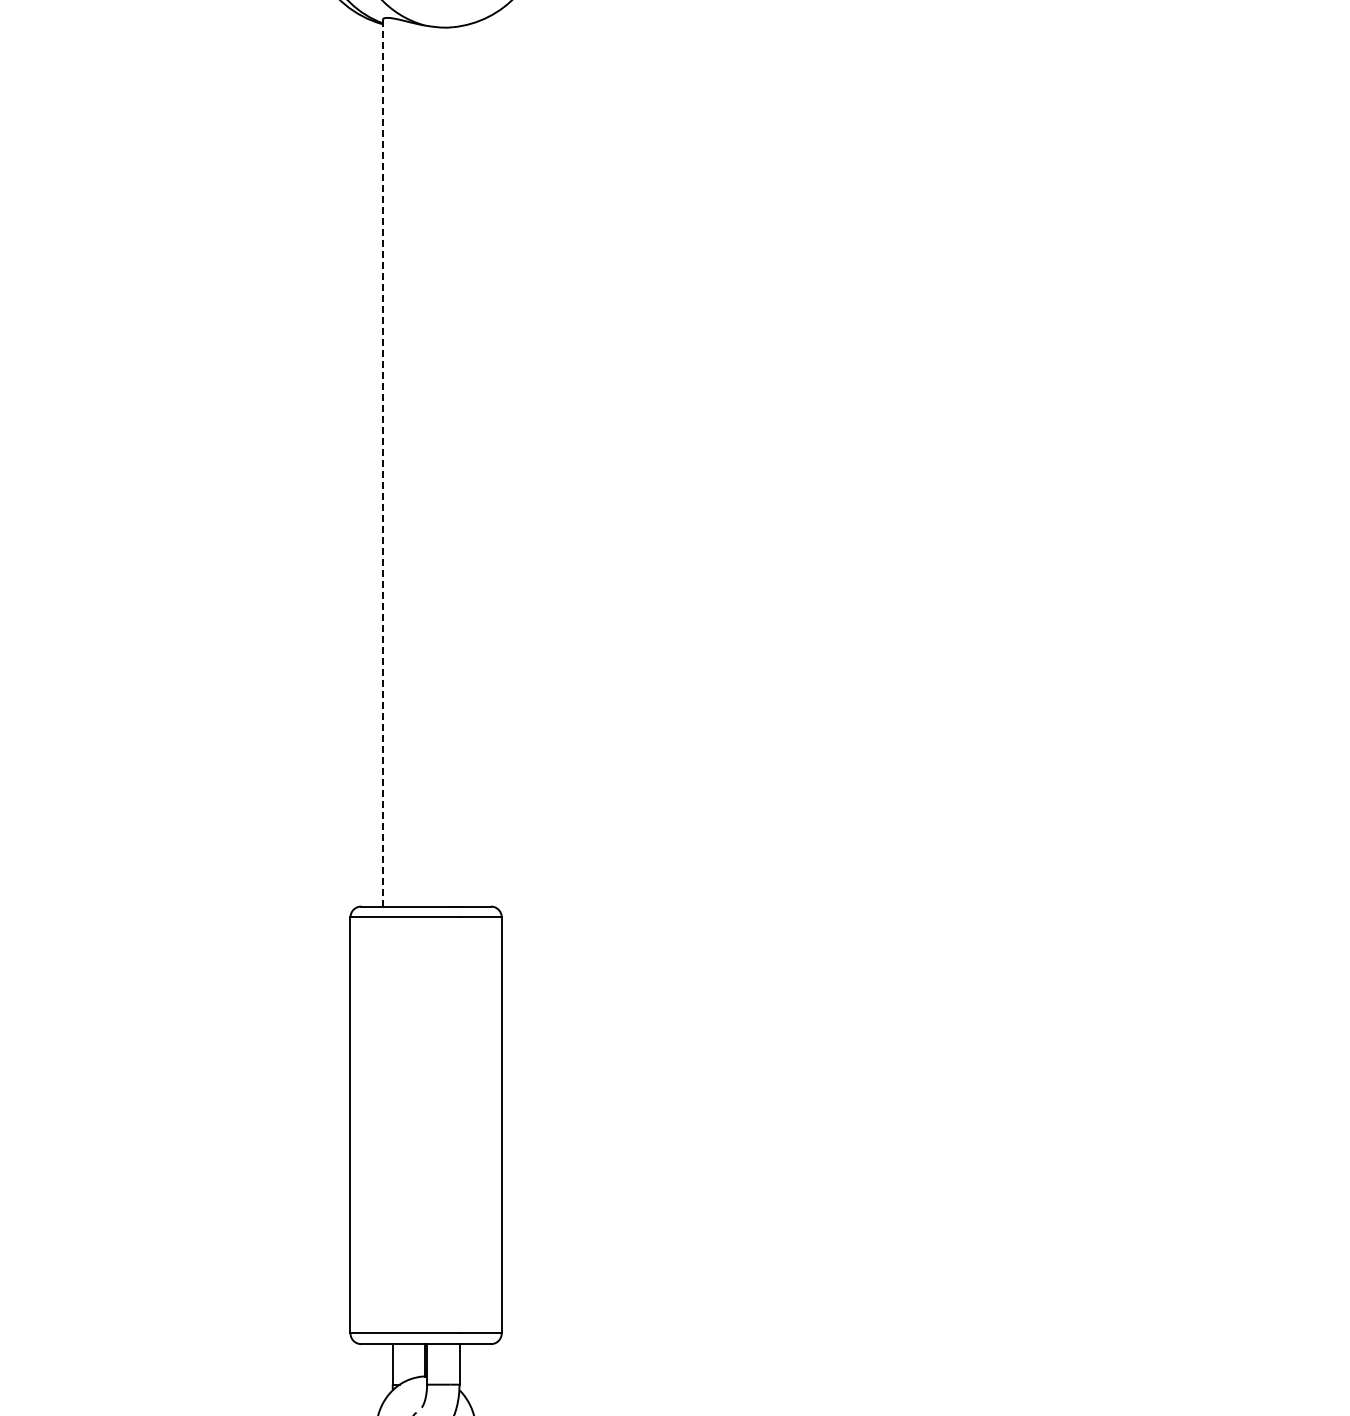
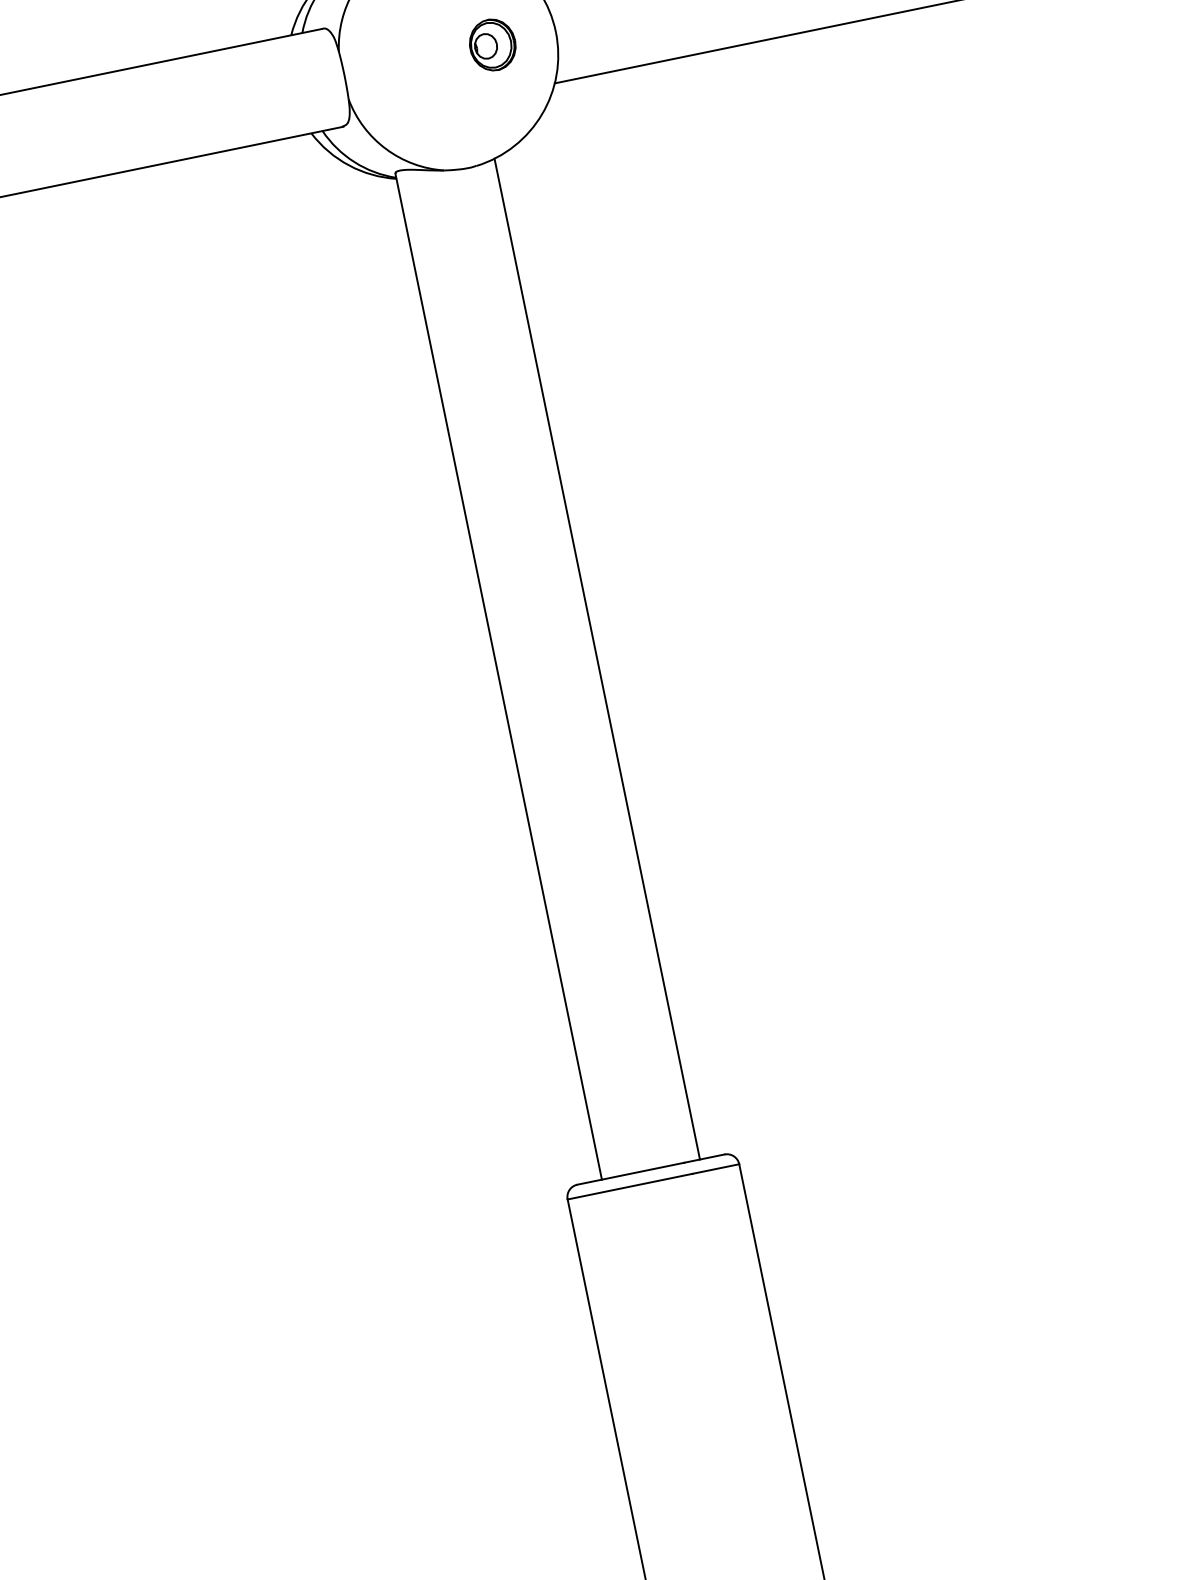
line: (382, 463) -> (498, 677), dashed -> solid
line: (469, 465) -> (597, 659), added

